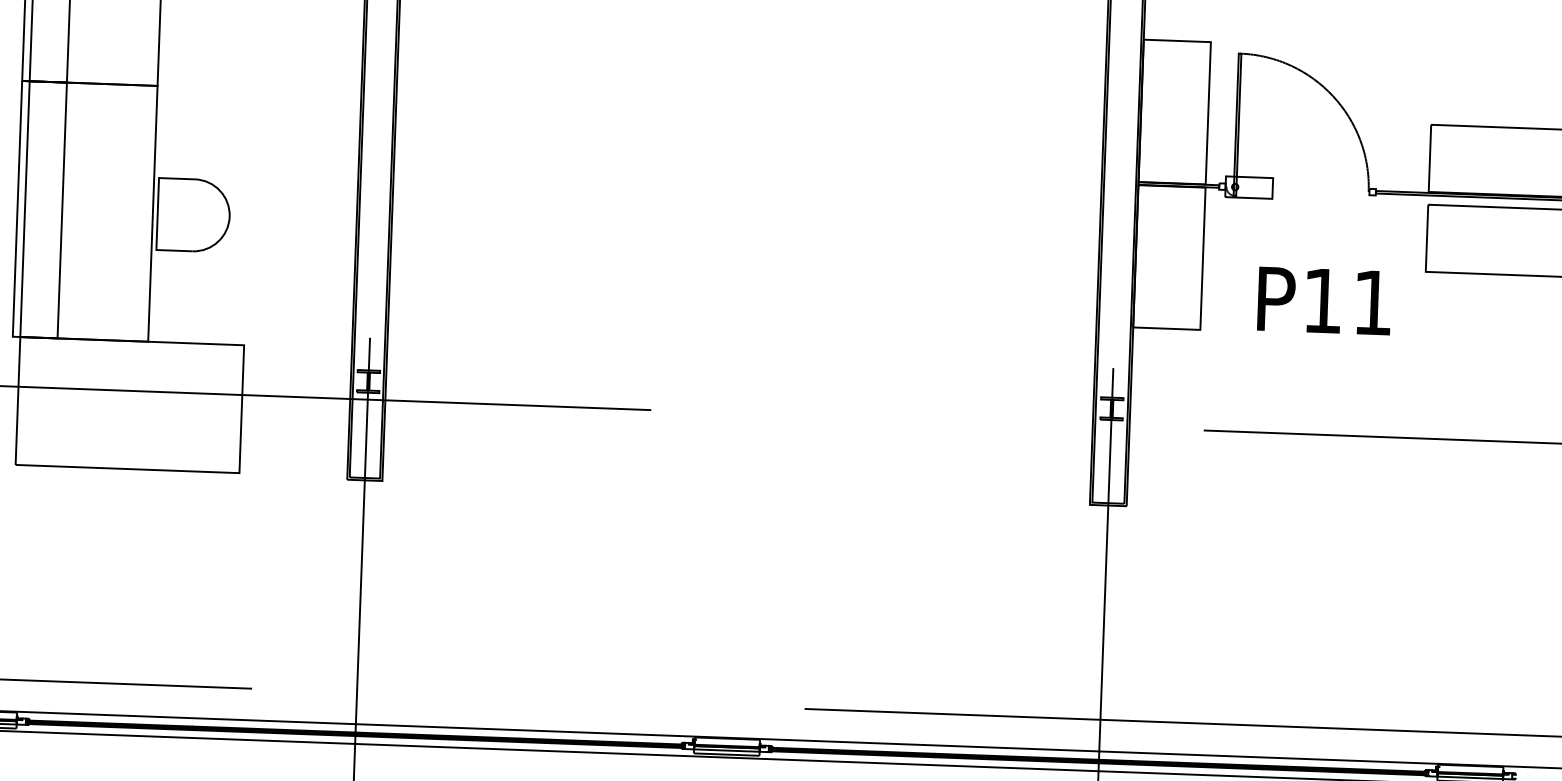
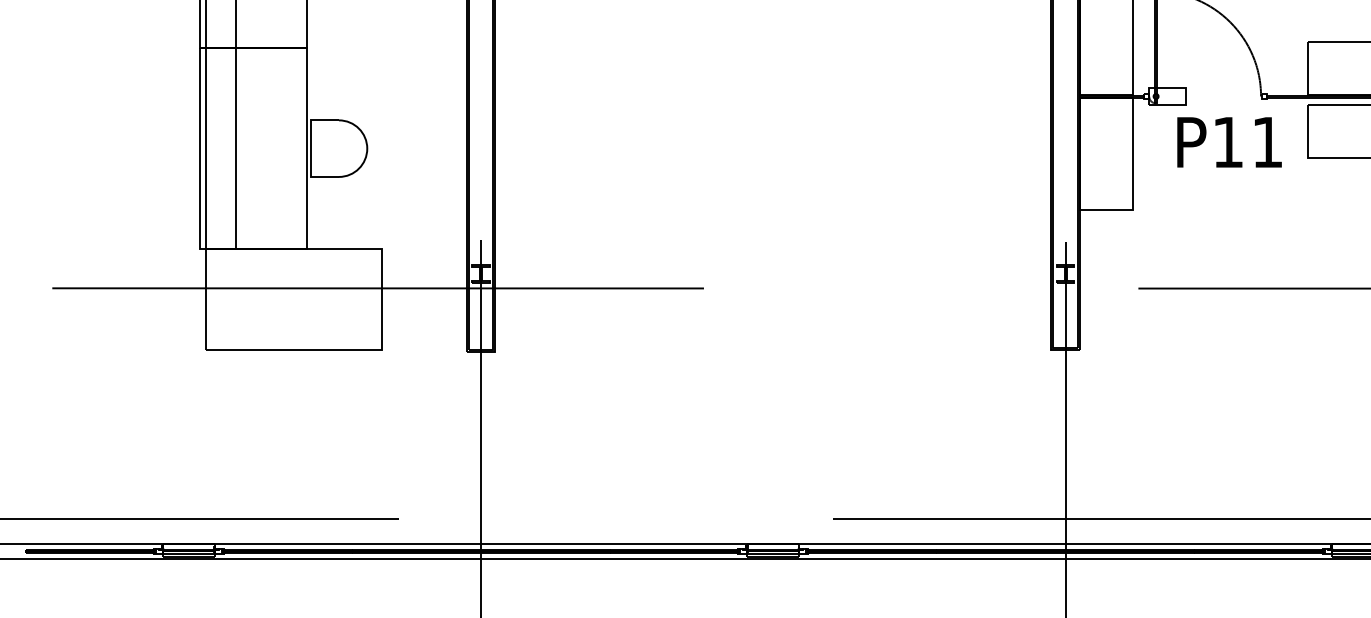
text: (1324, 301) -> (1229, 142), moved

